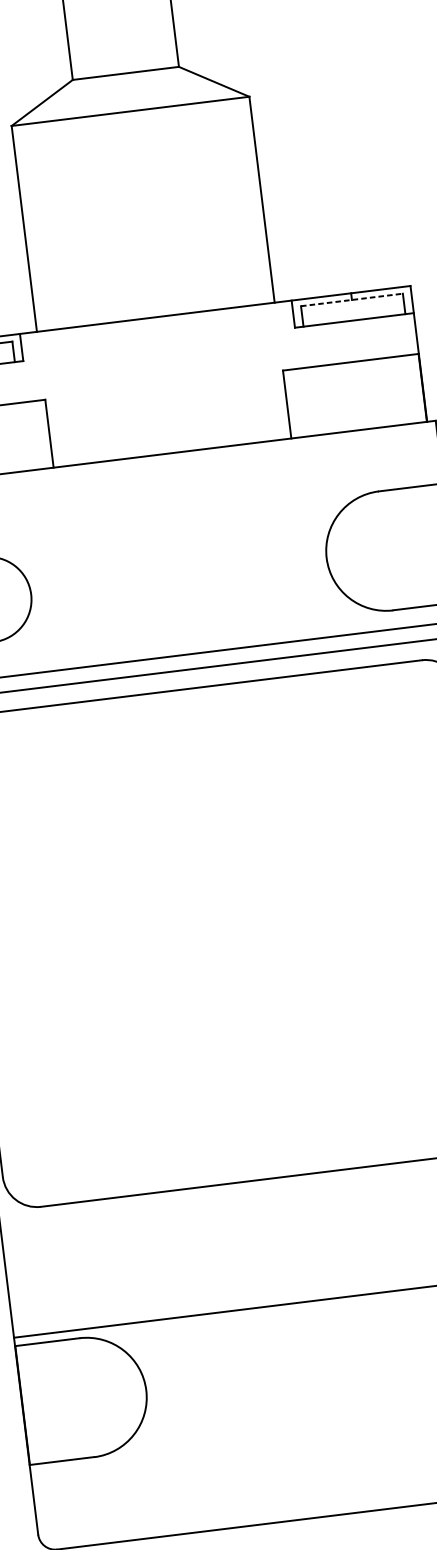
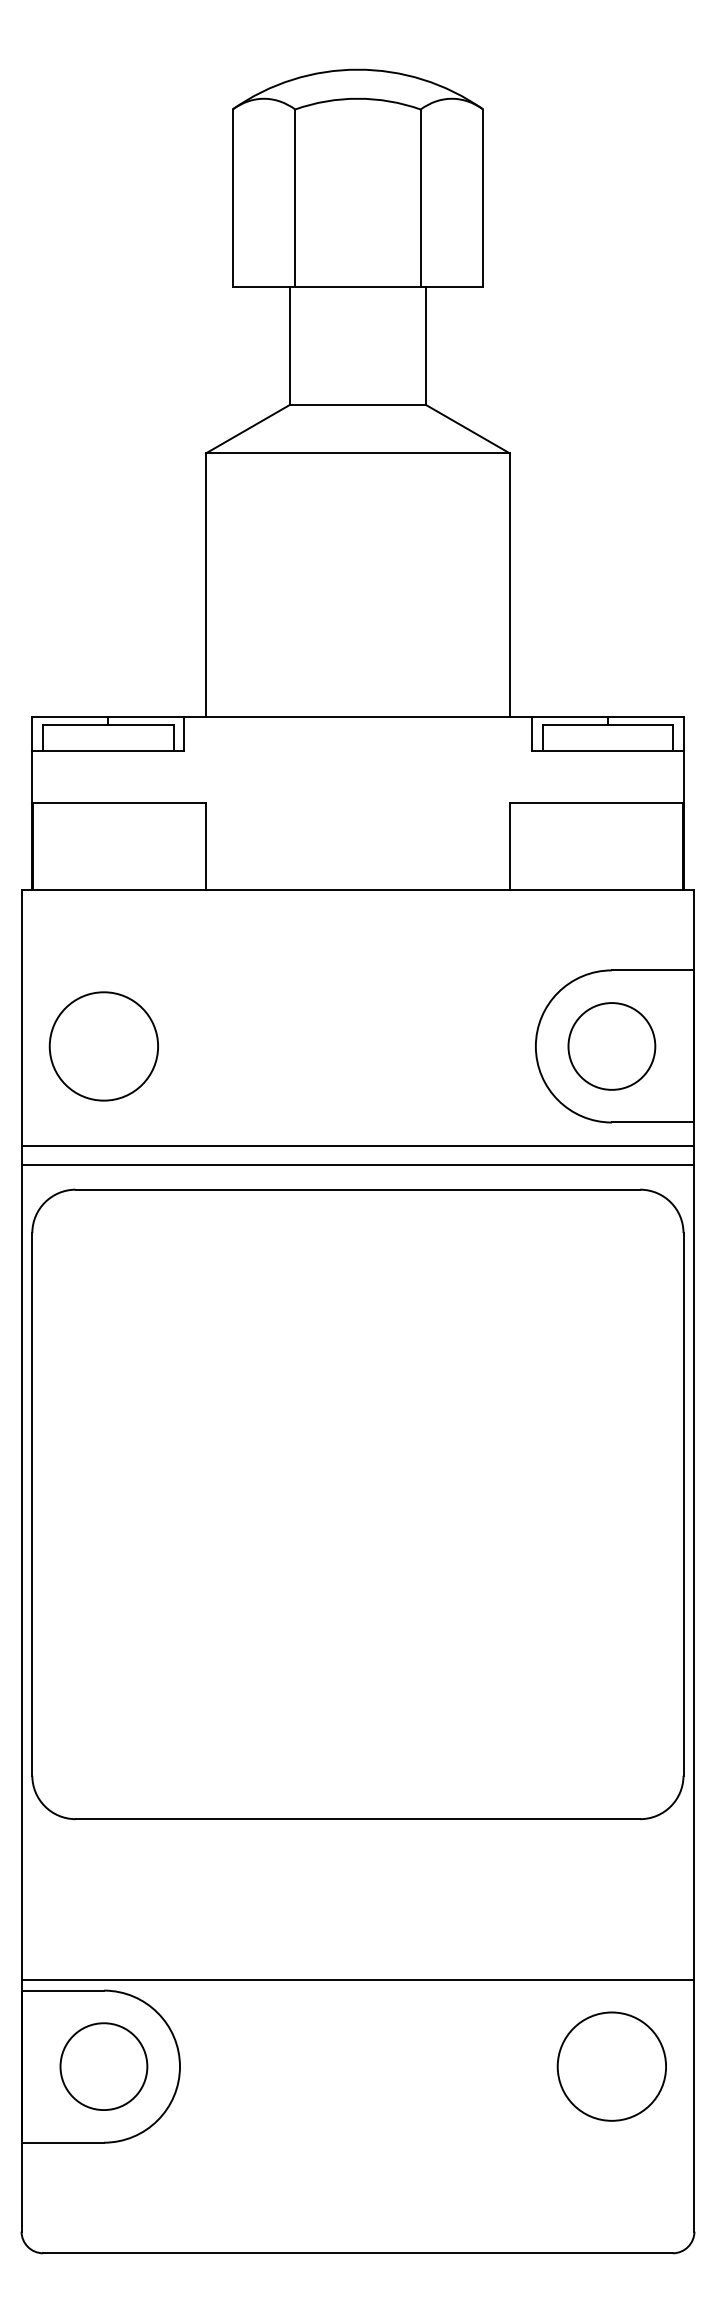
line: (352, 300) -> (608, 725), dashed -> solid
circle: (385, 550) -> (611, 1046), added
circle: (86, 1397) -> (103, 2066), added

